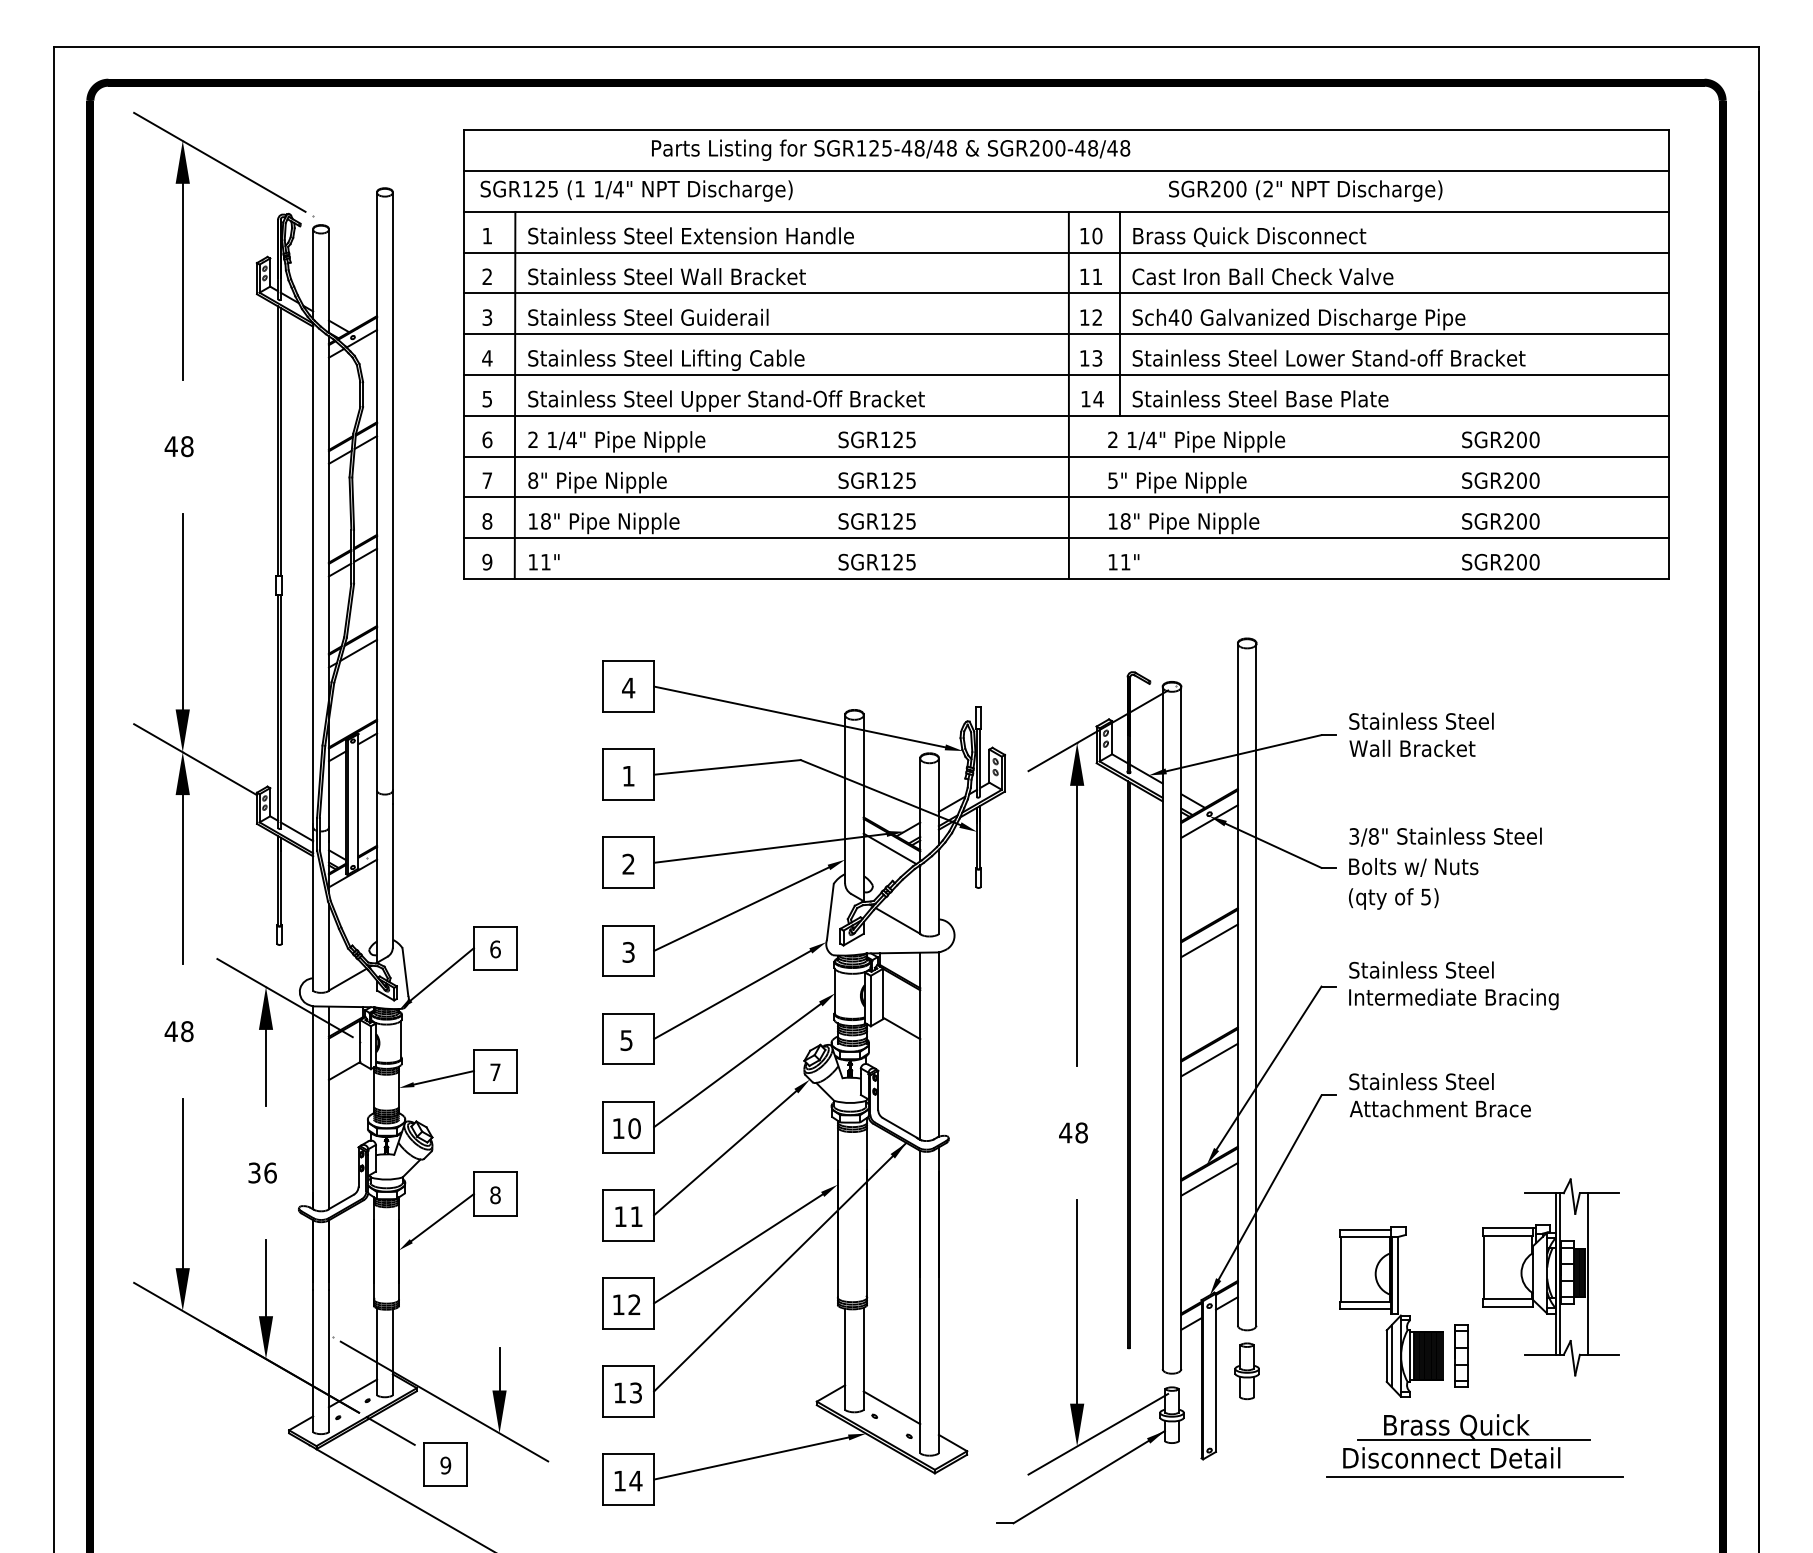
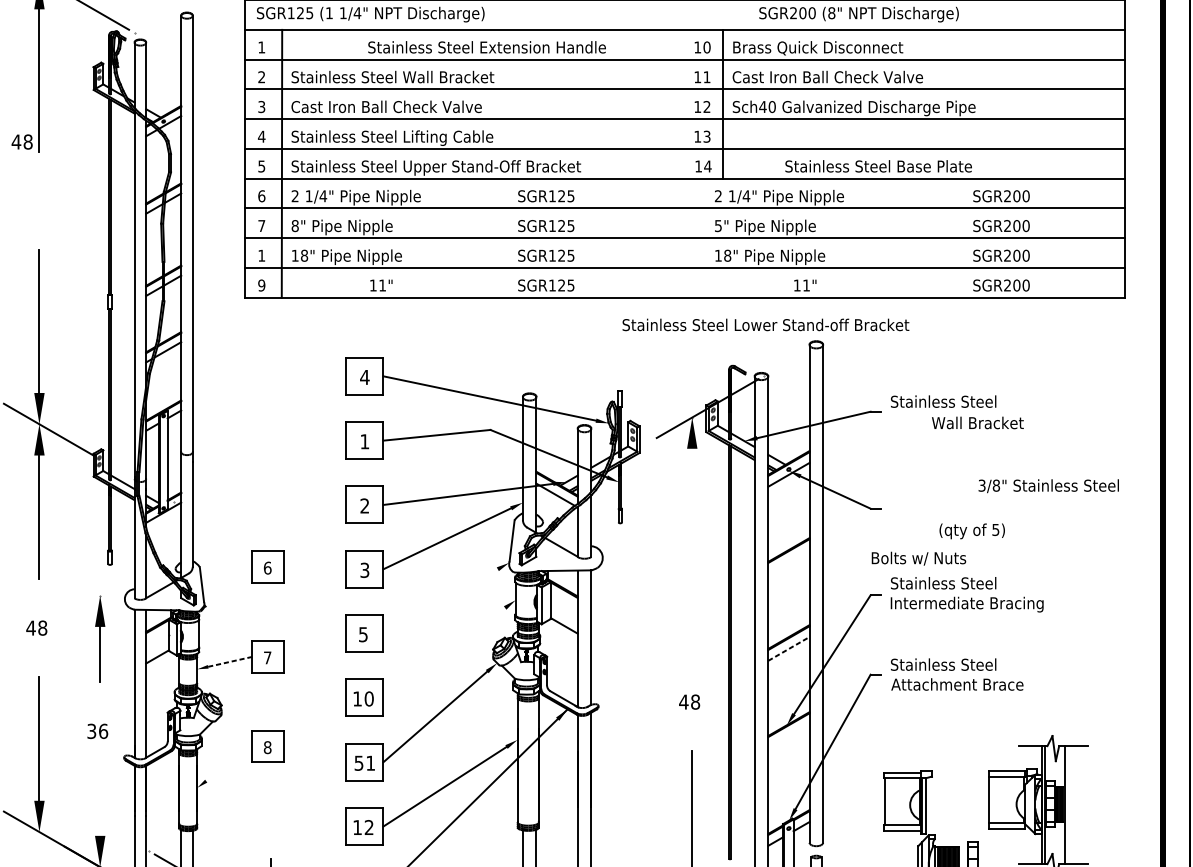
text: (1268, 188) -> (831, 12), (2" -> (8"
text: (690, 235) -> (486, 47), moved
text: (658, 316) -> (386, 106), Stainless Steel Guiderail -> Cast Iron Ball Check Valve
text: (1328, 357) -> (765, 324), moved
line: (1068, 394) -> (685, 163), removed
text: (1260, 398) -> (878, 166), moved
text: (178, 446) -> (21, 141), moved
text: (487, 521) -> (261, 255), 8 -> 1
text: (544, 562) -> (381, 285), moved
text: (1123, 562) -> (804, 285), moved
text: (1412, 748) -> (977, 422), moved
text: (1445, 836) -> (1048, 485), moved
text: (1413, 867) -> (918, 558), moved
text: (1393, 898) -> (972, 531), moved
line: (1077, 925) -> (692, 550), removed
line: (1209, 940) -> (788, 561), removed
line: (441, 974) -> (228, 586), removed
line: (732, 994) -> (440, 601), removed
line: (284, 998) -> (113, 603), removed
line: (1209, 1060) -> (788, 649), solid -> dashed
line: (737, 1065) -> (444, 652), removed
line: (443, 1077) -> (229, 661), solid -> dashed
line: (1209, 1179) -> (788, 736), removed
text: (620, 1216) -> (358, 763), 11 -> 51
line: (442, 1217) -> (229, 763), removed
line: (266, 1278) -> (100, 808), removed

